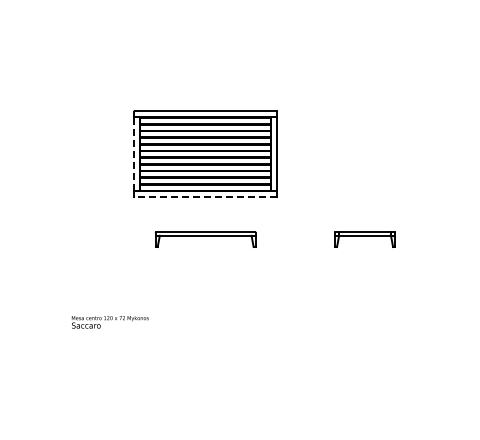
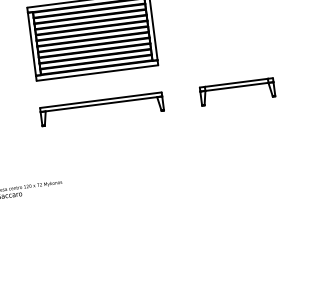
line: (134, 153) -> (32, 43), dashed -> solid
line: (205, 197) -> (97, 73), dashed -> solid
part: (205, 239) -> (101, 109), size x1.43
part: (364, 239) -> (237, 91), size x1.43

